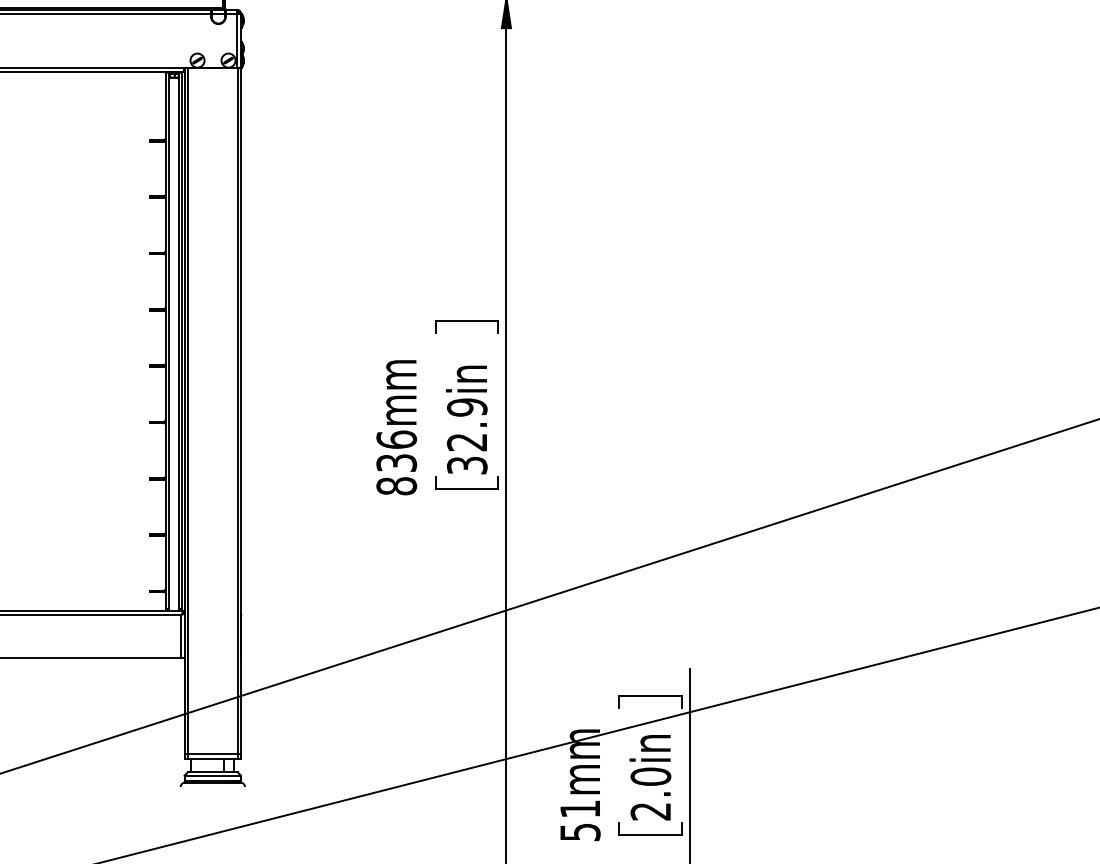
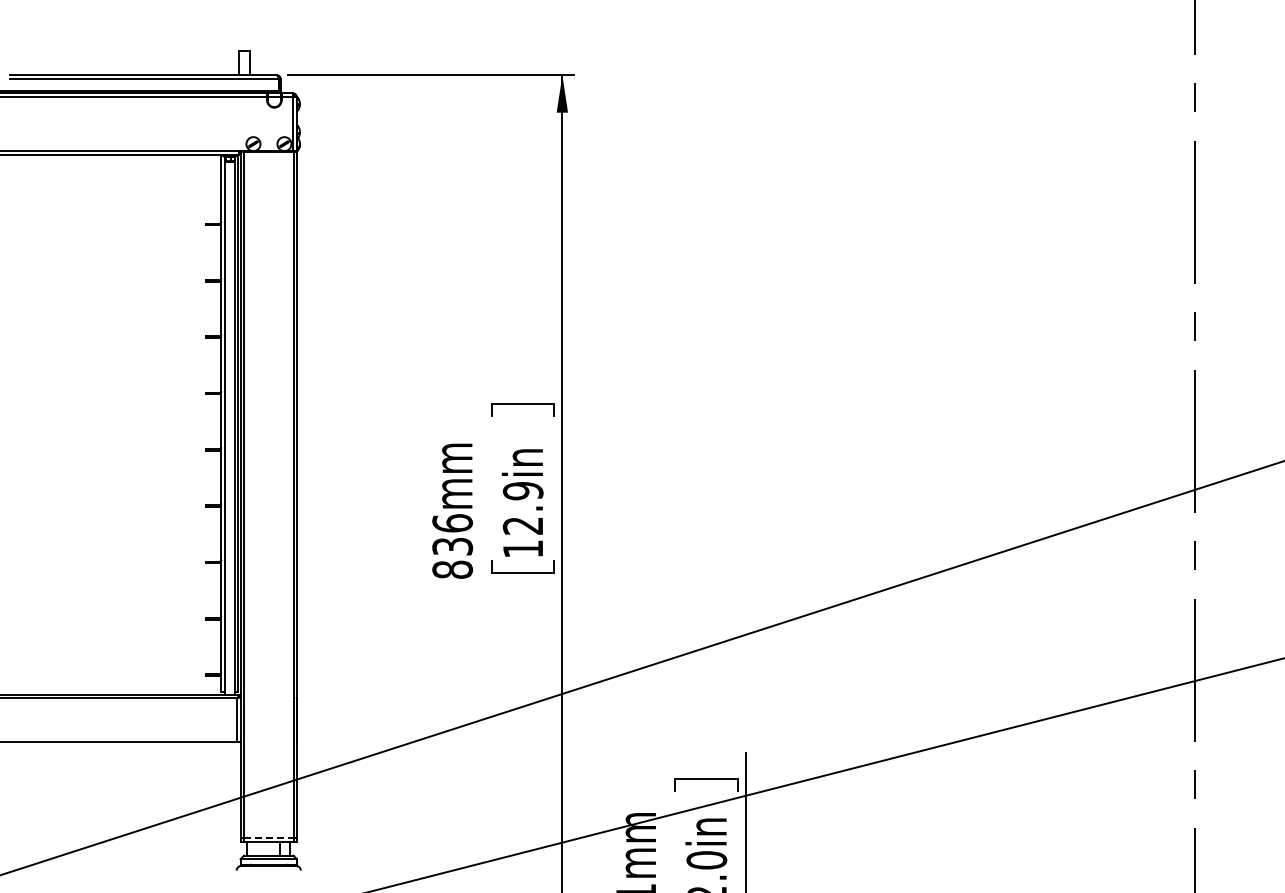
text: (466, 464) -> (522, 548), 32.9in -> 12.9in
line: (212, 753) -> (268, 837), solid -> dashed

